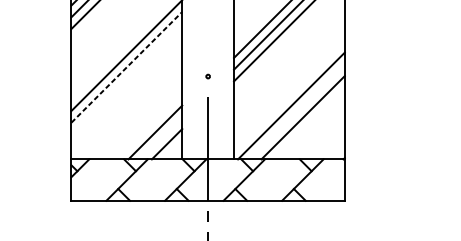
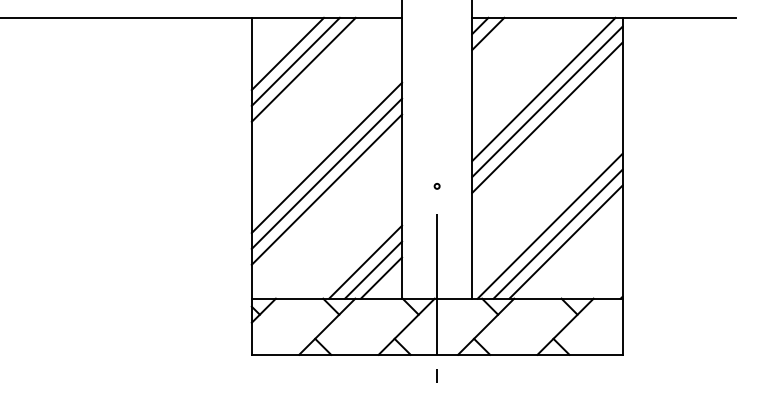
line: (127, 67) -> (327, 173), dashed -> solid
line: (126, 78) -> (326, 189), added
line: (296, 111) -> (557, 233), added
line: (161, 137) -> (373, 269), added

